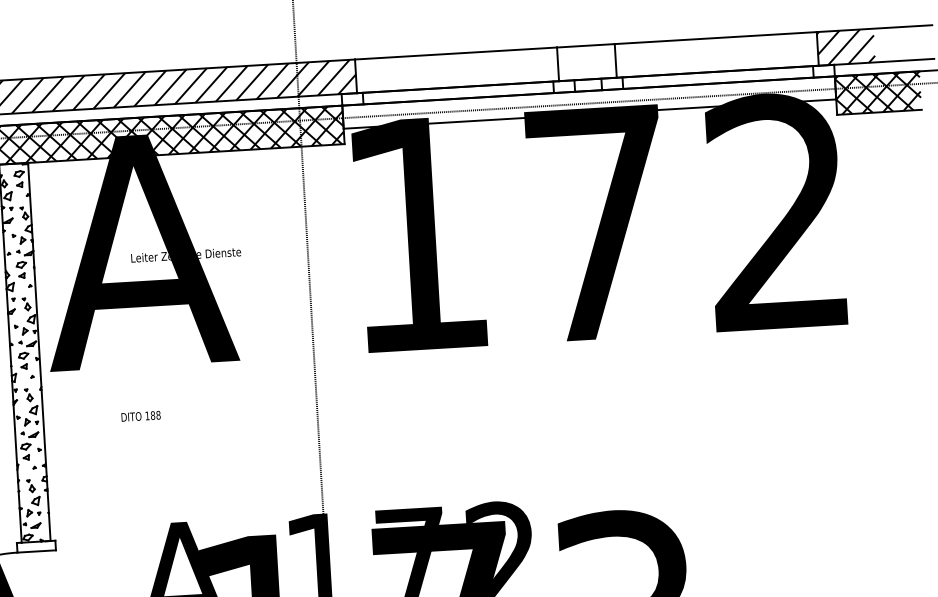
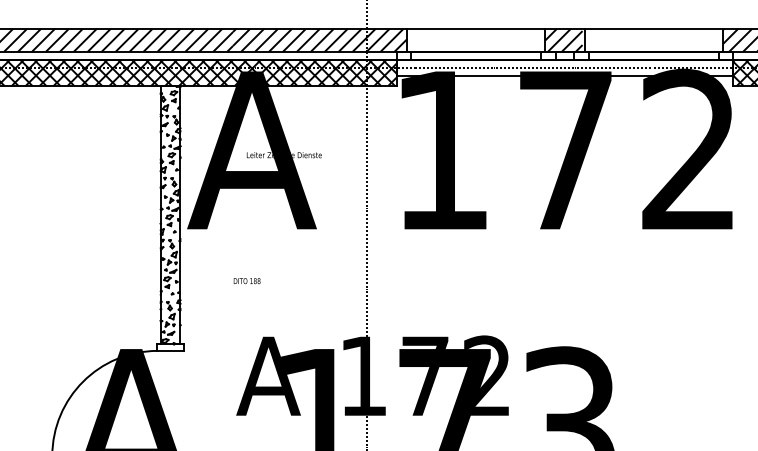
hatch: (584, 61) -> (563, 39), added
text: (140, 416) -> (246, 281), moved

